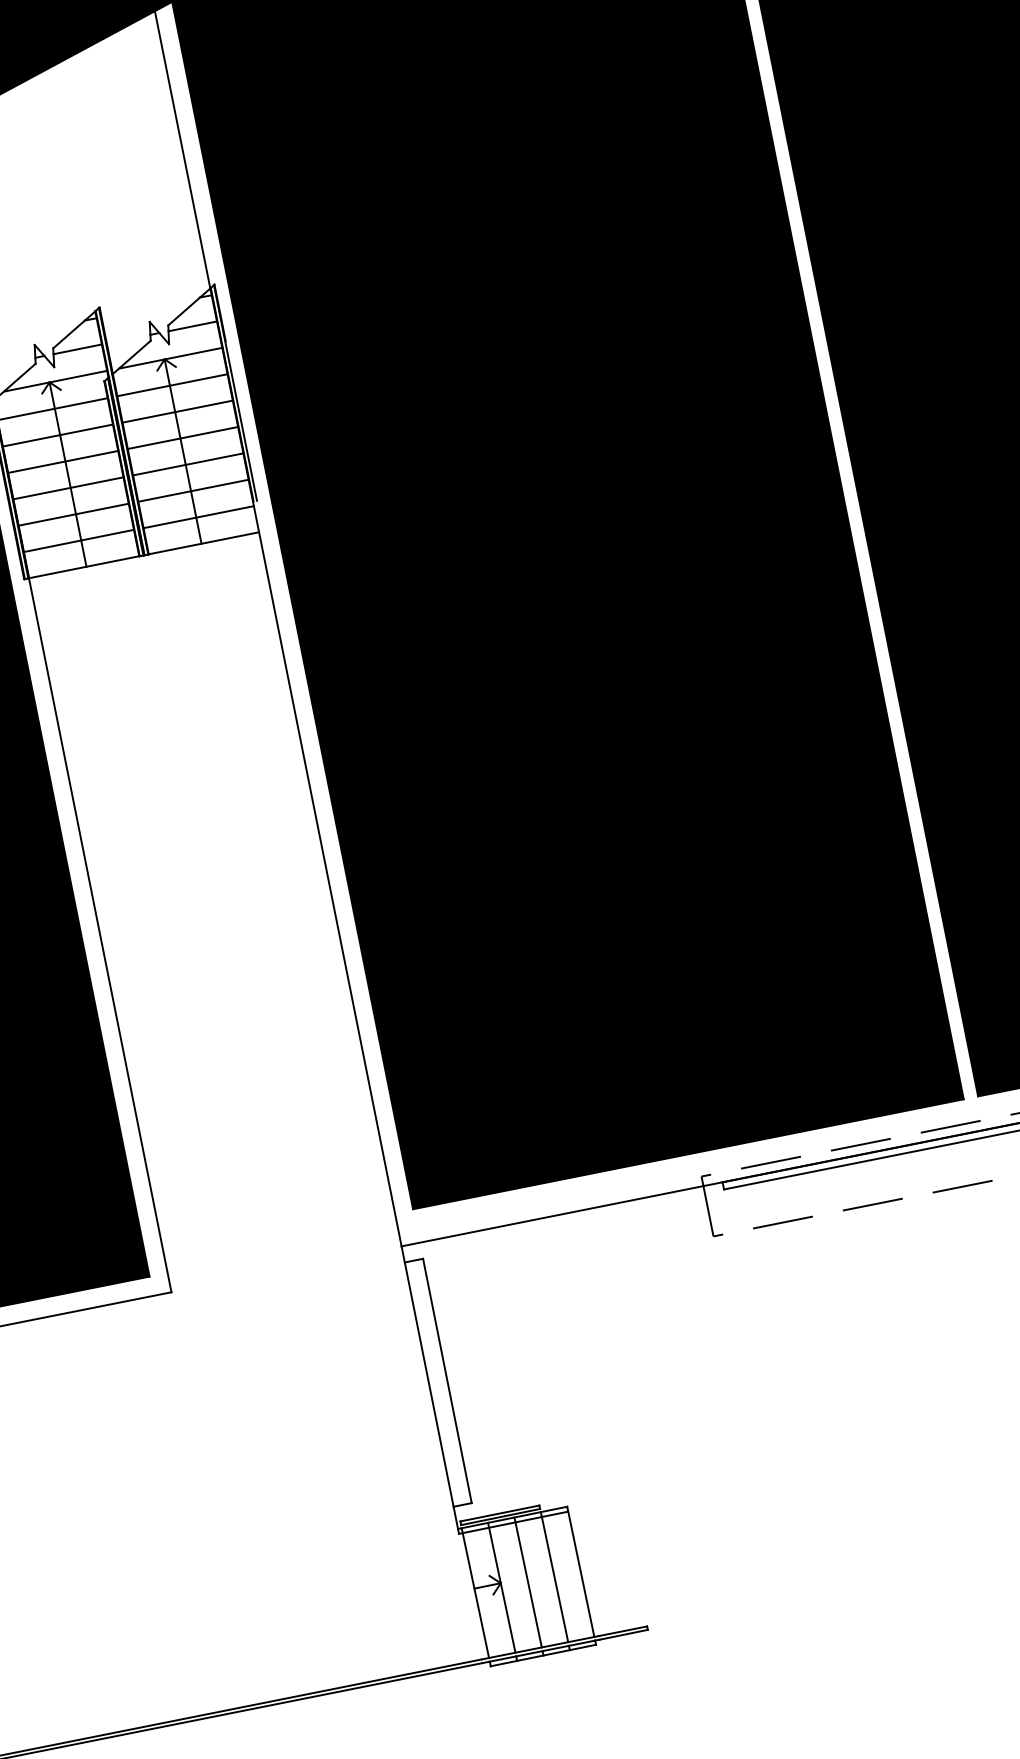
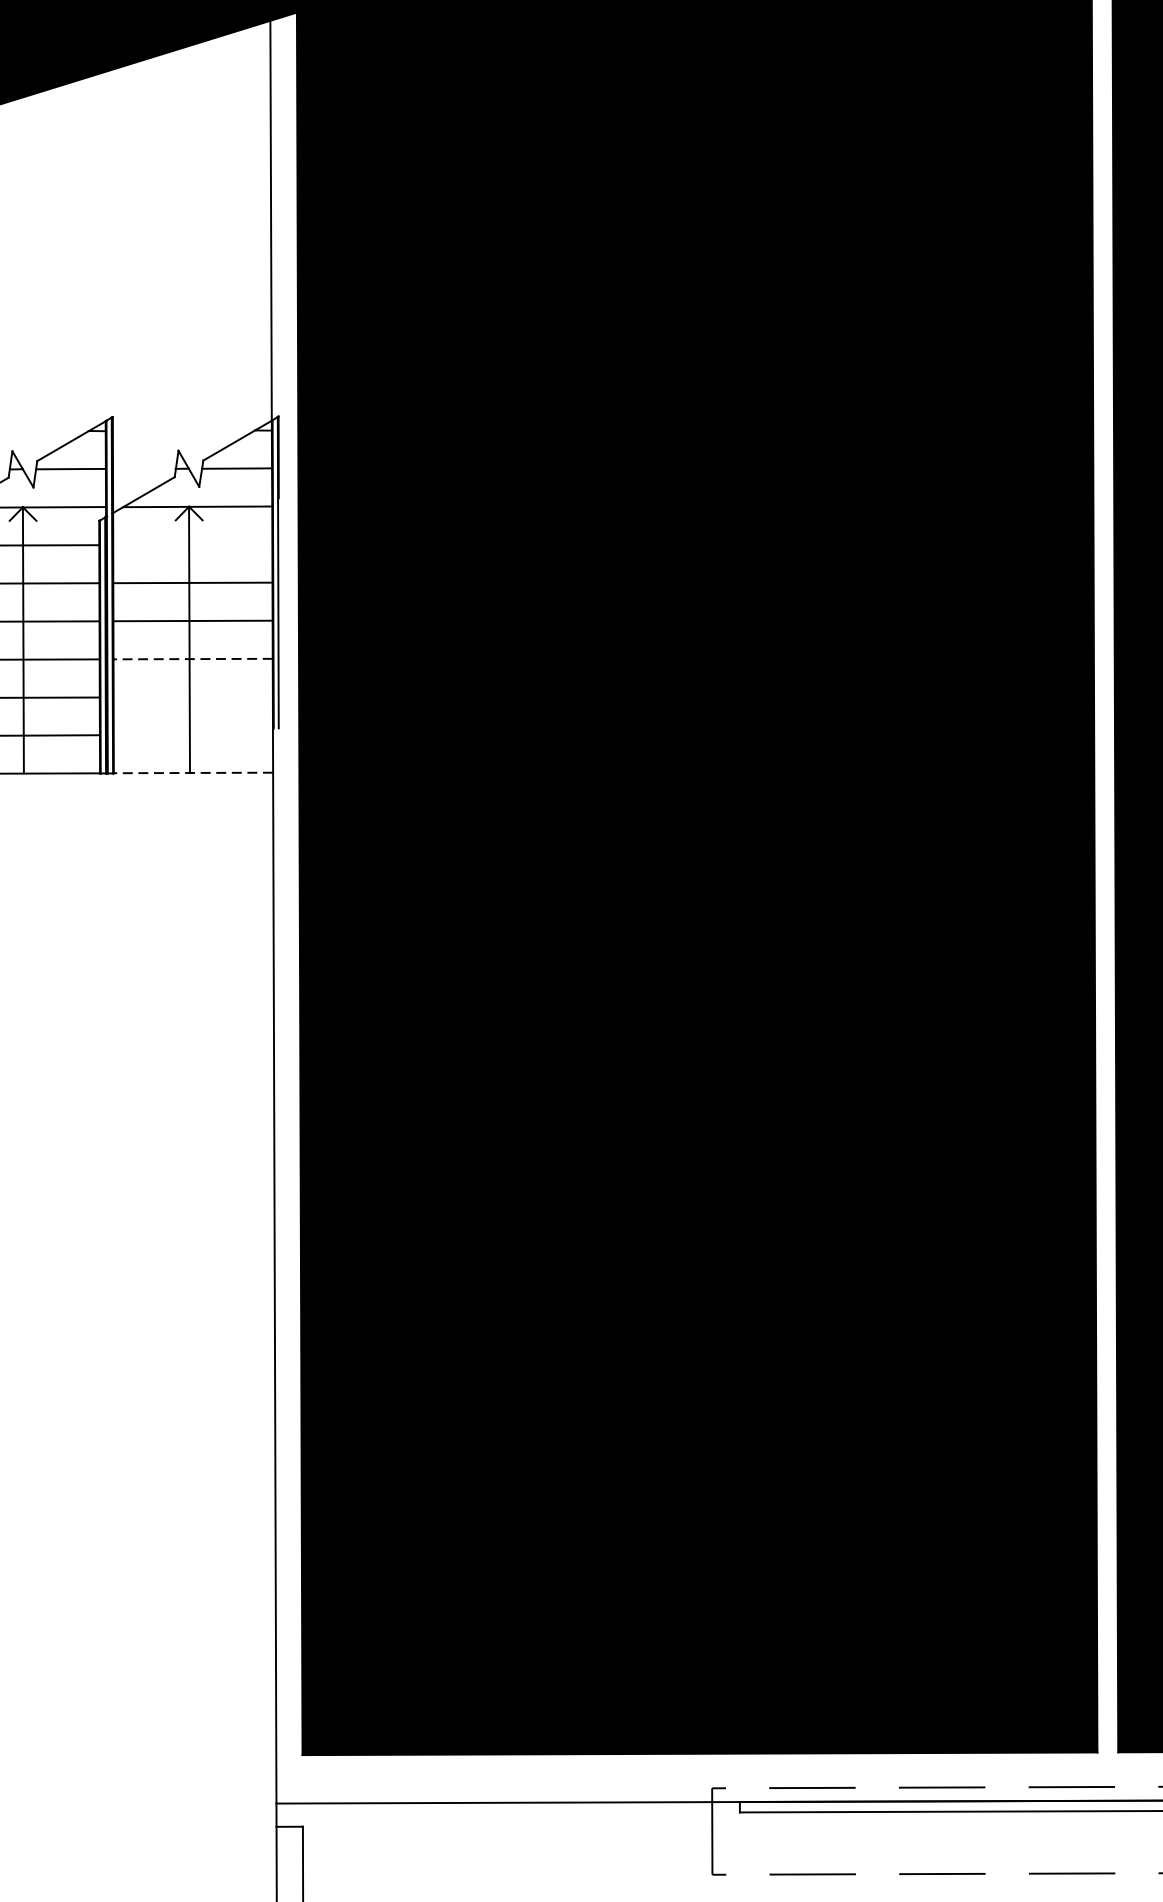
line: (172, 385) -> (192, 545), removed
line: (187, 464) -> (192, 659), solid -> dashed
line: (193, 490) -> (193, 696), removed
line: (198, 517) -> (192, 735), removed
line: (203, 543) -> (192, 773), solid -> dashed

